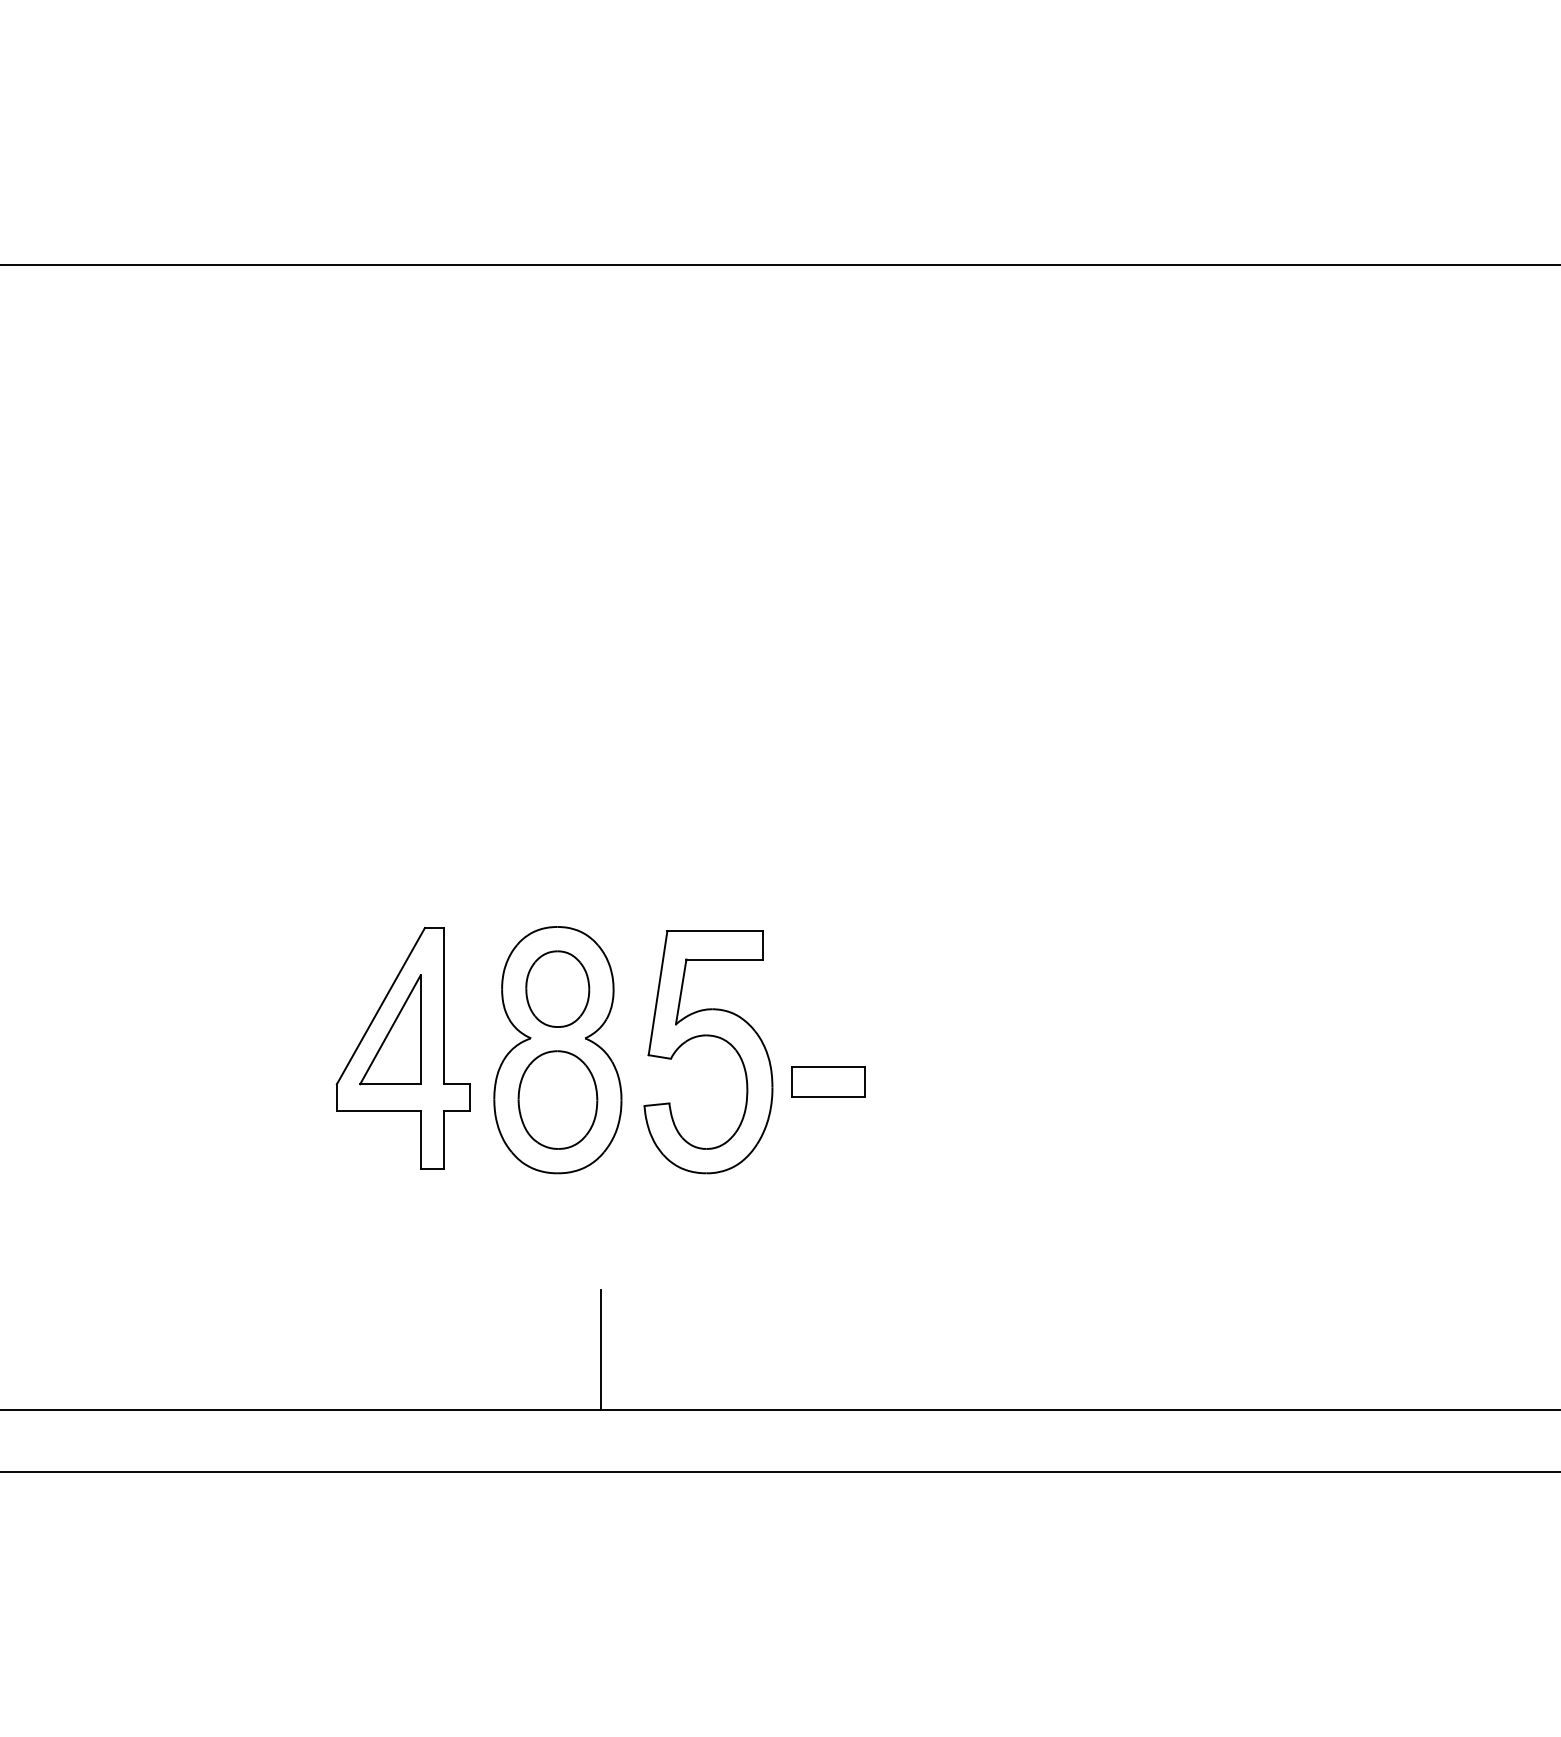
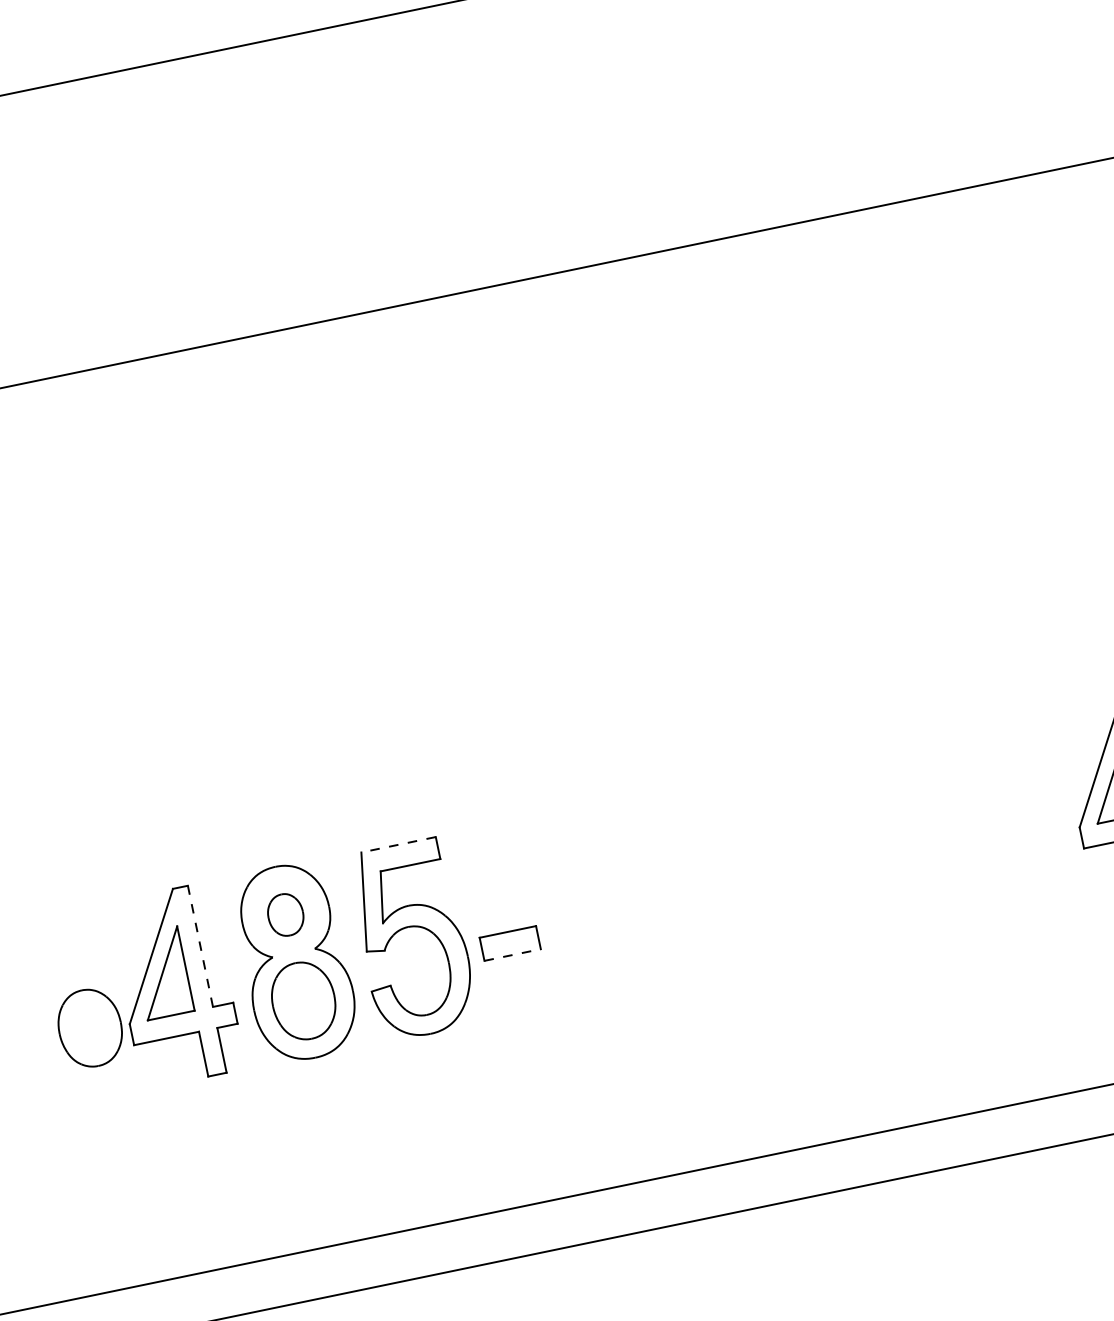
line: (714, 931) -> (397, 845), solid -> dashed
part: (557, 988) -> (285, 914), size x0.7
line: (444, 1005) -> (200, 945), solid -> dashed
part: (286, 1078) -> (89, 1027), added
line: (828, 1096) -> (512, 954), solid -> dashed
line: (600, 1349) -> (376, 1187), removed

